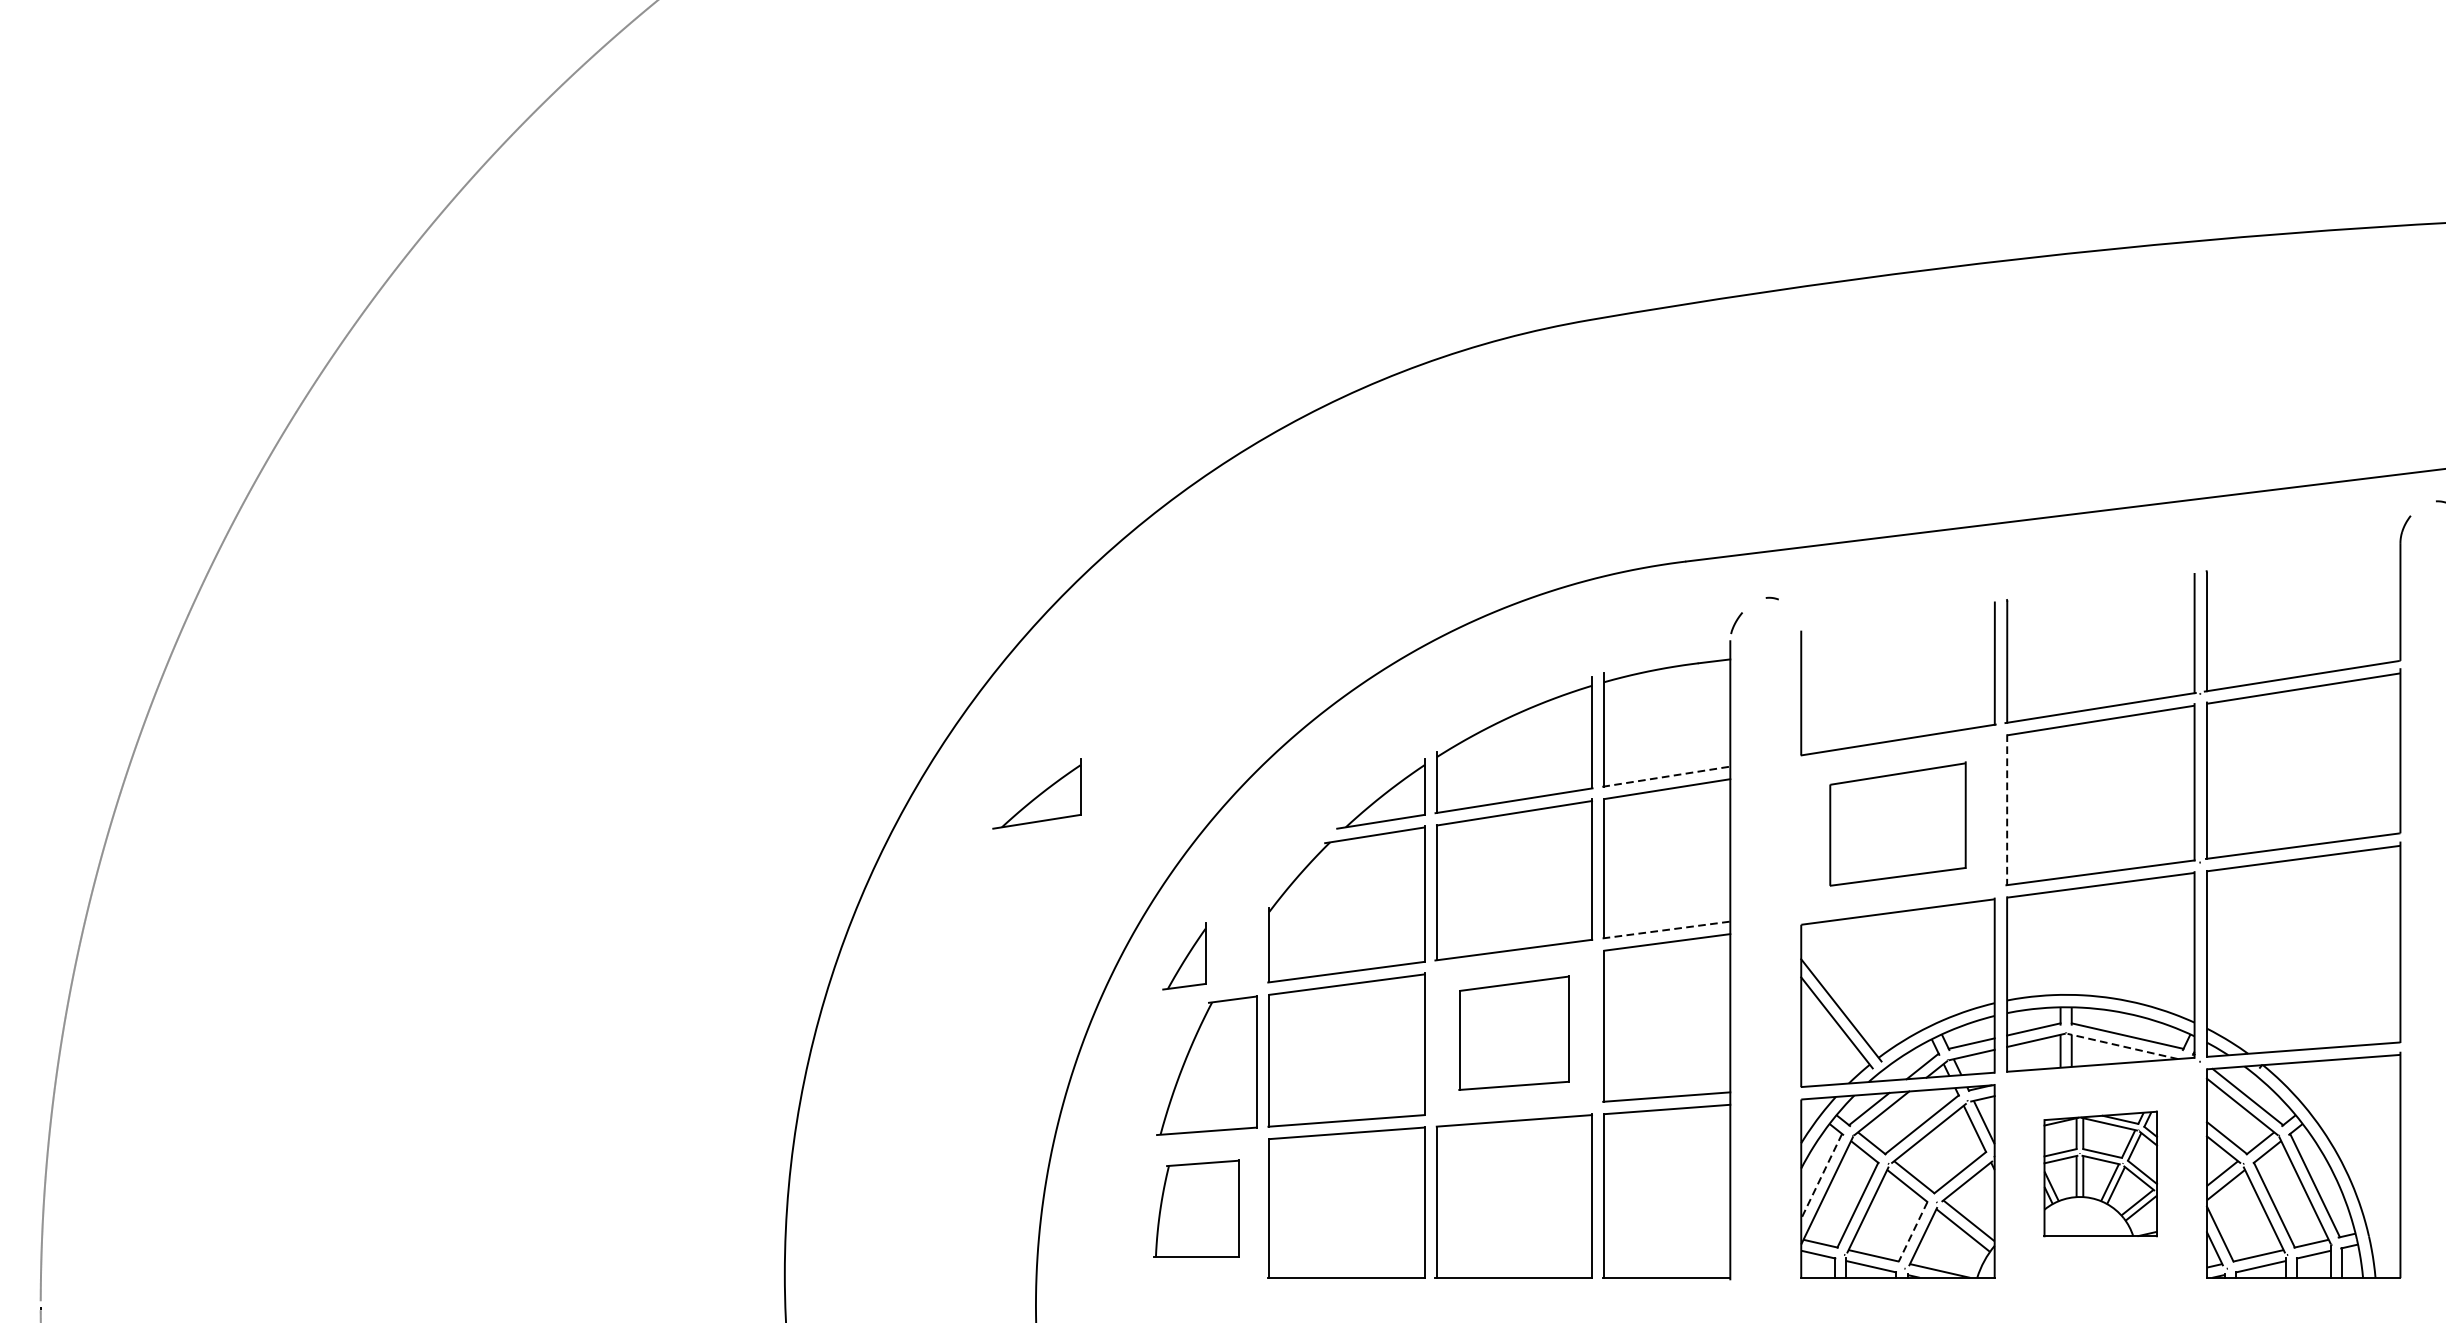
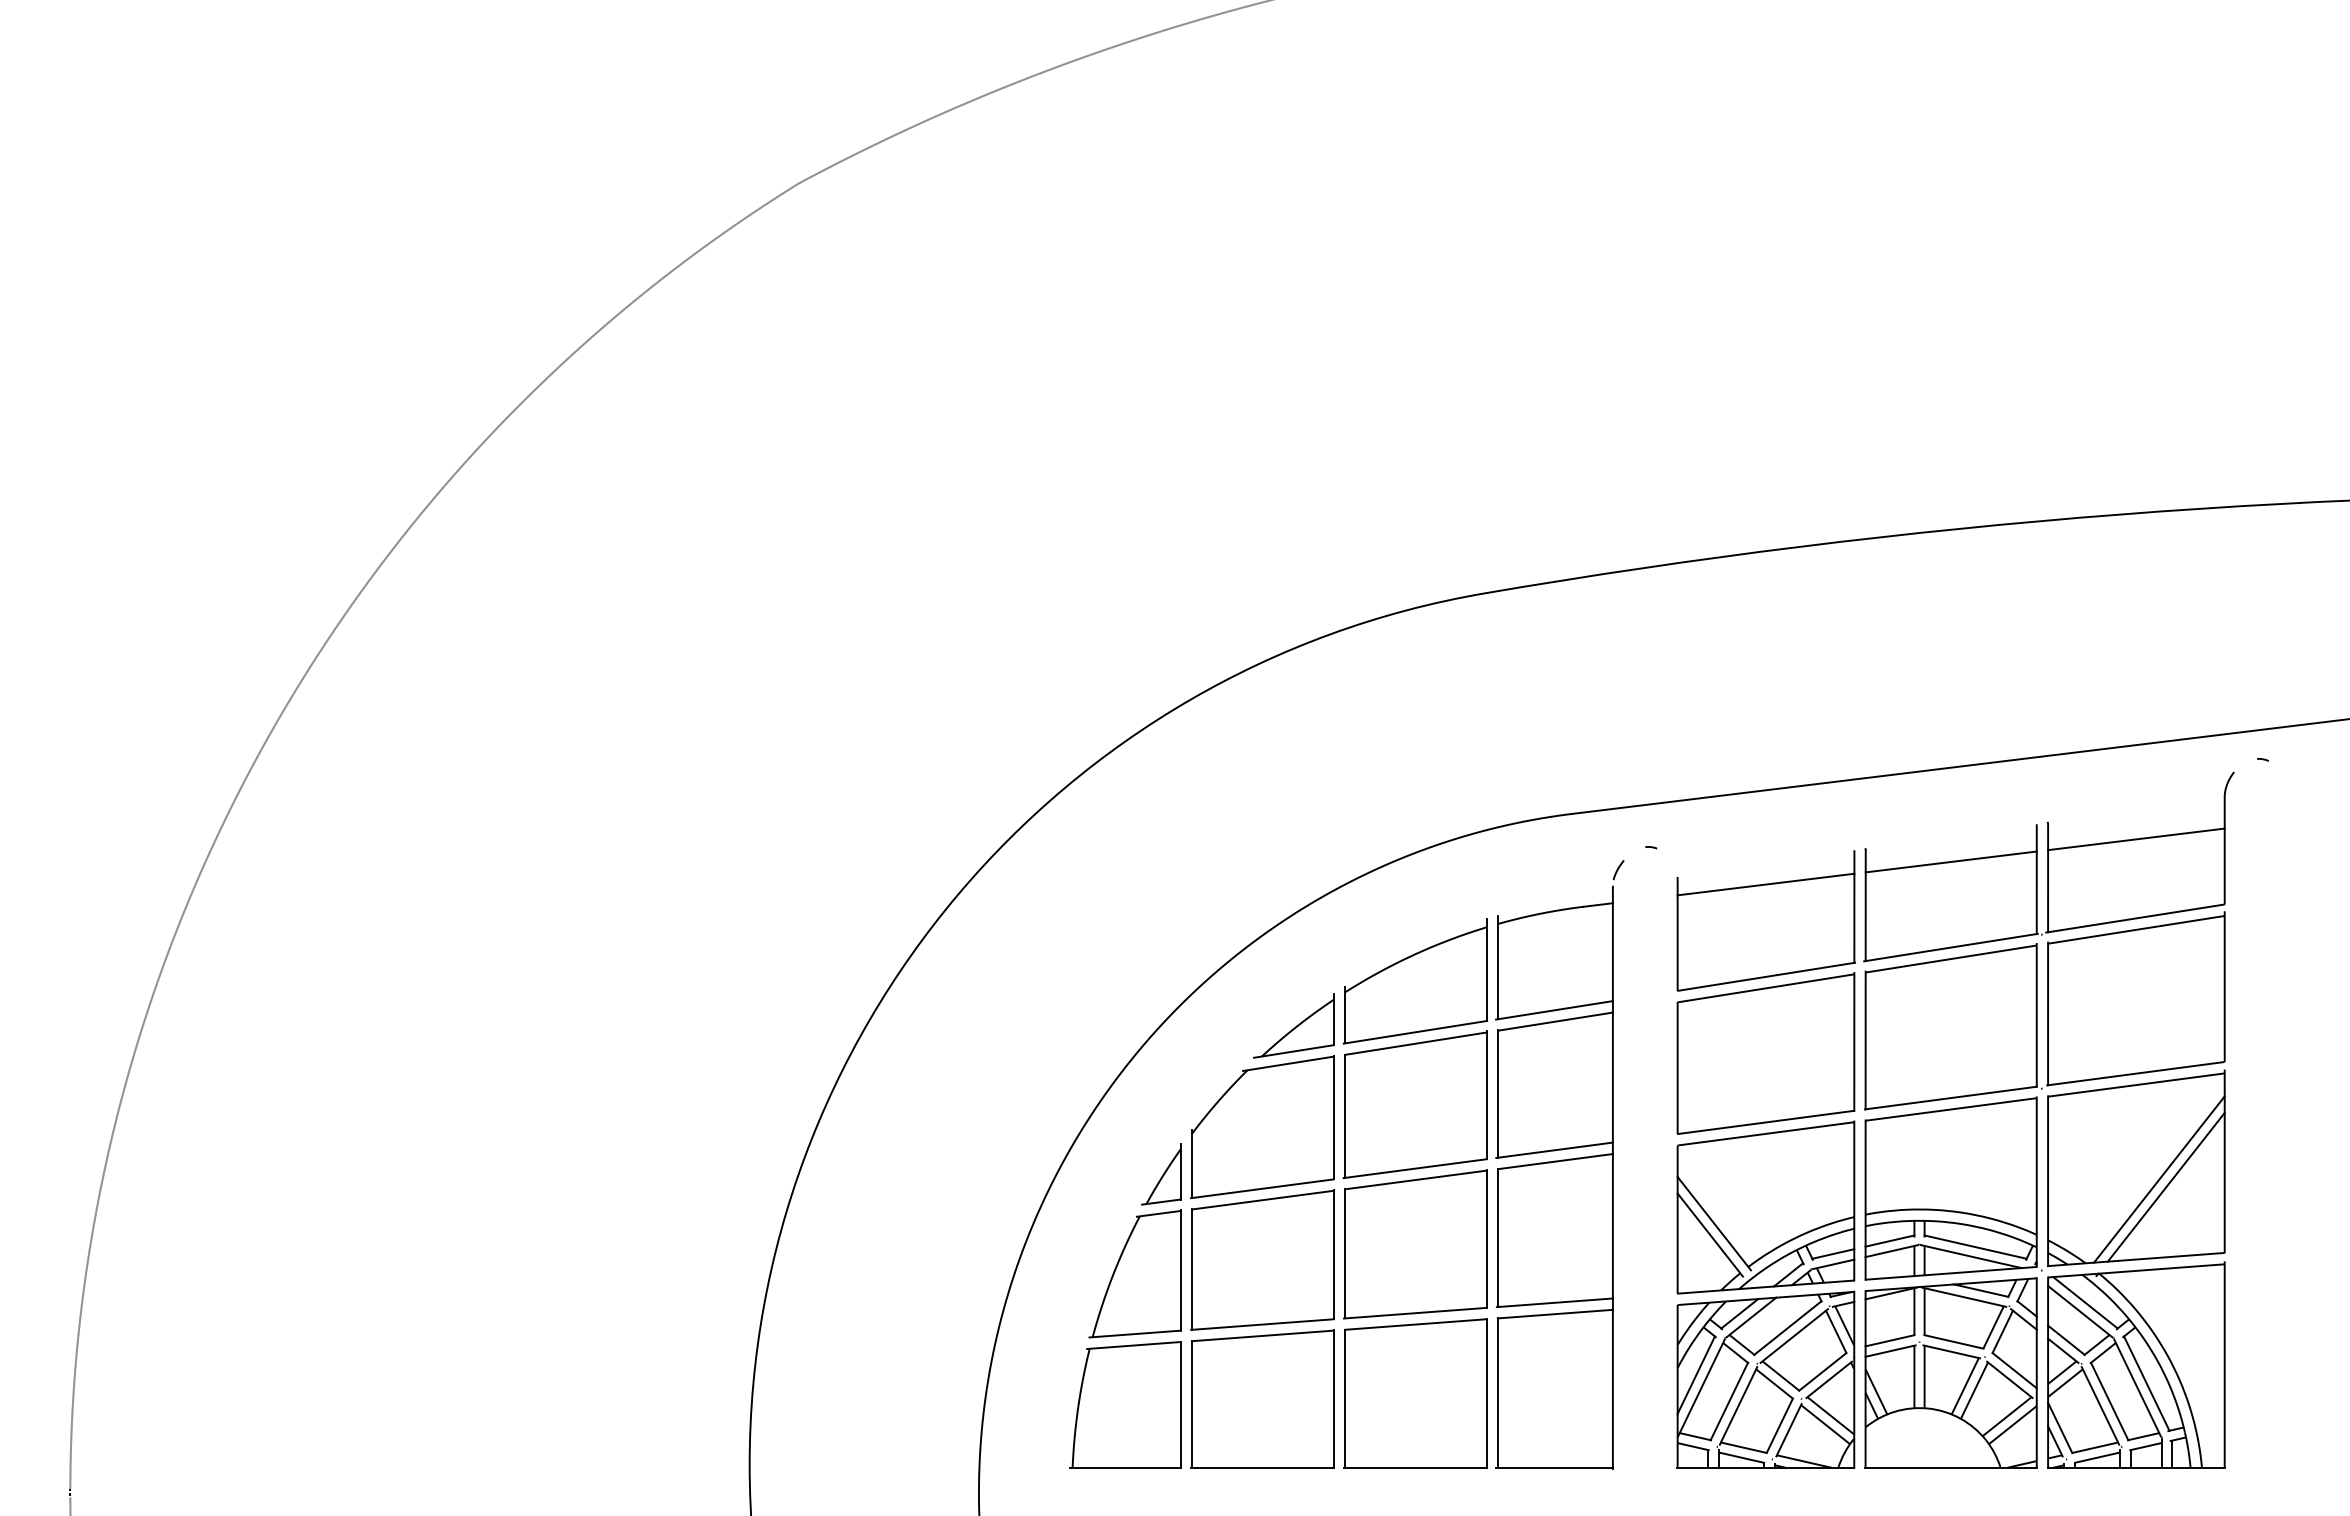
line: (2303, 589) -> (2136, 839), added
line: (2100, 613) -> (1950, 861), added
line: (1897, 638) -> (1765, 884), added
line: (1666, 776) -> (1554, 1010), dashed -> solid
part: (1036, 793) -> (979, 1025), removed
line: (2006, 809) -> (1865, 1040), dashed -> solid
part: (1897, 824) -> (1765, 1053), size x1.43
line: (1666, 930) -> (1554, 1150), dashed -> solid
part: (1184, 956) -> (1161, 1174), moved
line: (2329, 962) -> (2159, 1179), added
line: (2335, 969) -> (2165, 1186), added
part: (1514, 1033) -> (1415, 1244), size x1.43
line: (2123, 1046) -> (1971, 1256), dashed -> solid
part: (2100, 1173) -> (1950, 1372), size x1.67
line: (1821, 1176) -> (1696, 1375), dashed -> solid
part: (1196, 1208) -> (1125, 1404), size x1.43
line: (1912, 1232) -> (1779, 1426), dashed -> solid

